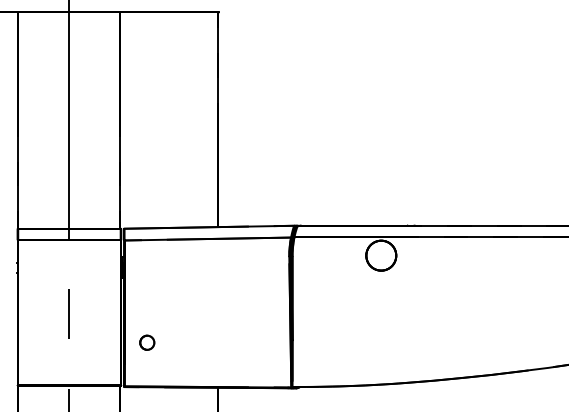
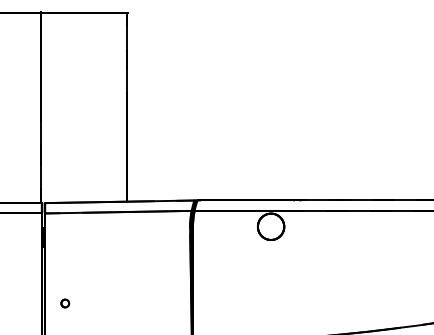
part: (147, 342) -> (65, 303), size x0.62

